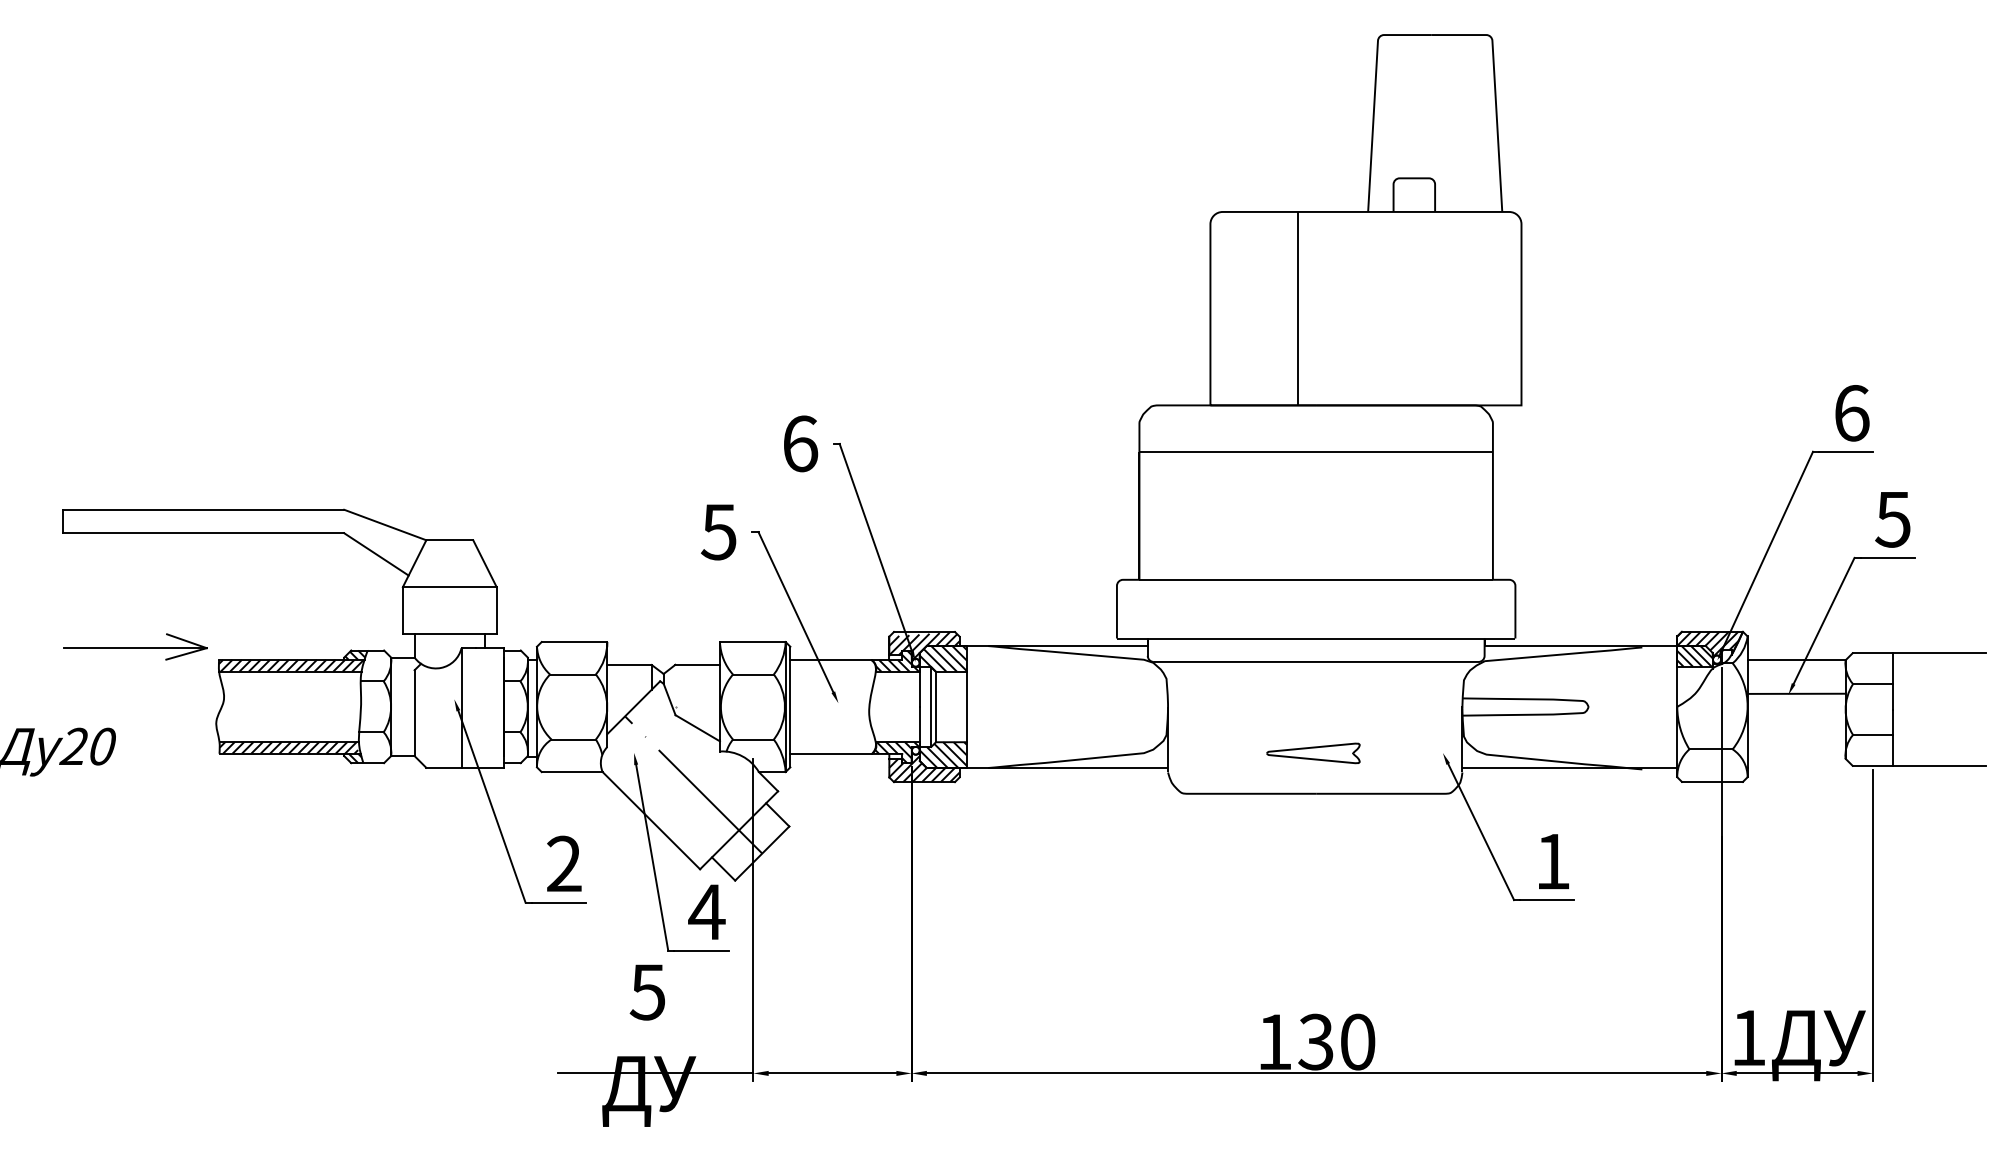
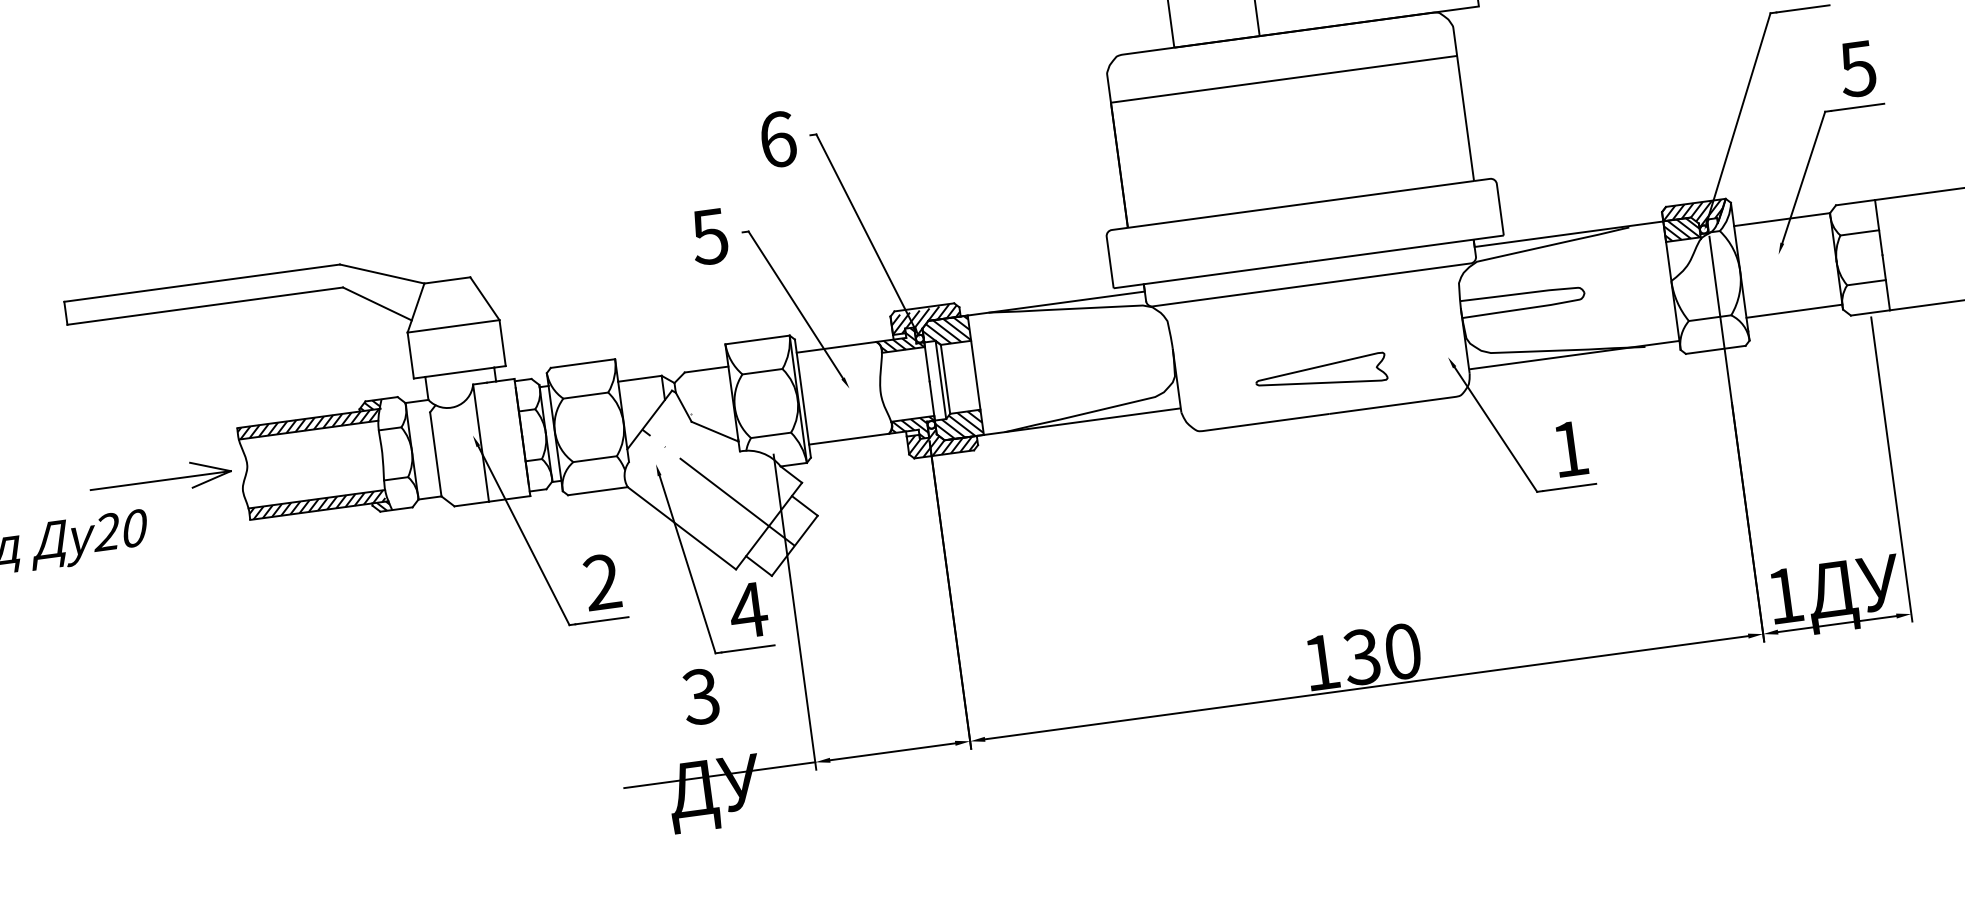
part: (135, 646) -> (160, 478), moved
line: (1796, 693) -> (1794, 310), moved
part: (1313, 753) -> (1321, 374), size x1.43
text: (646, 991) -> (699, 696), 5 -> 3

